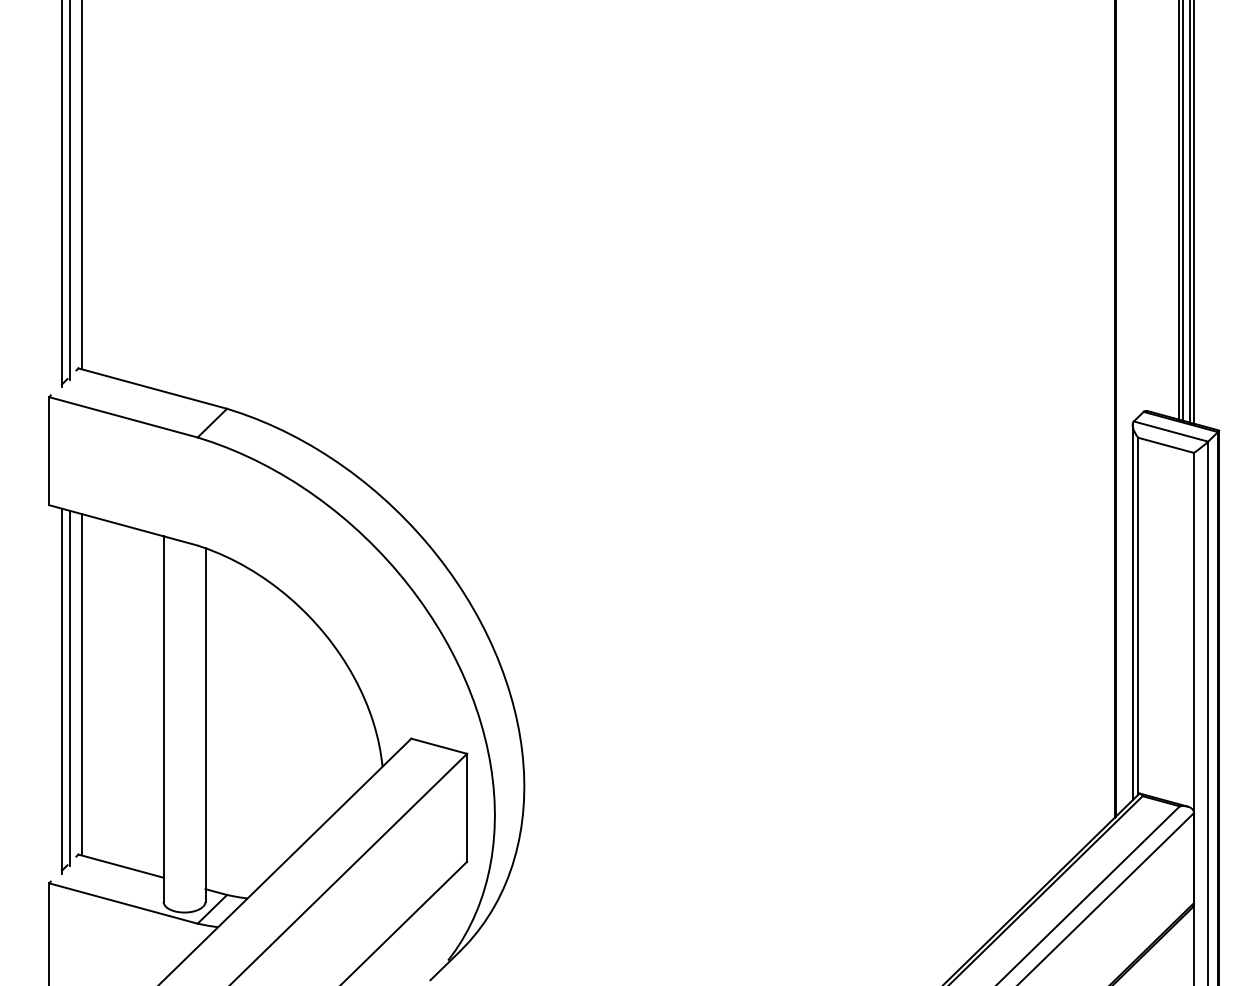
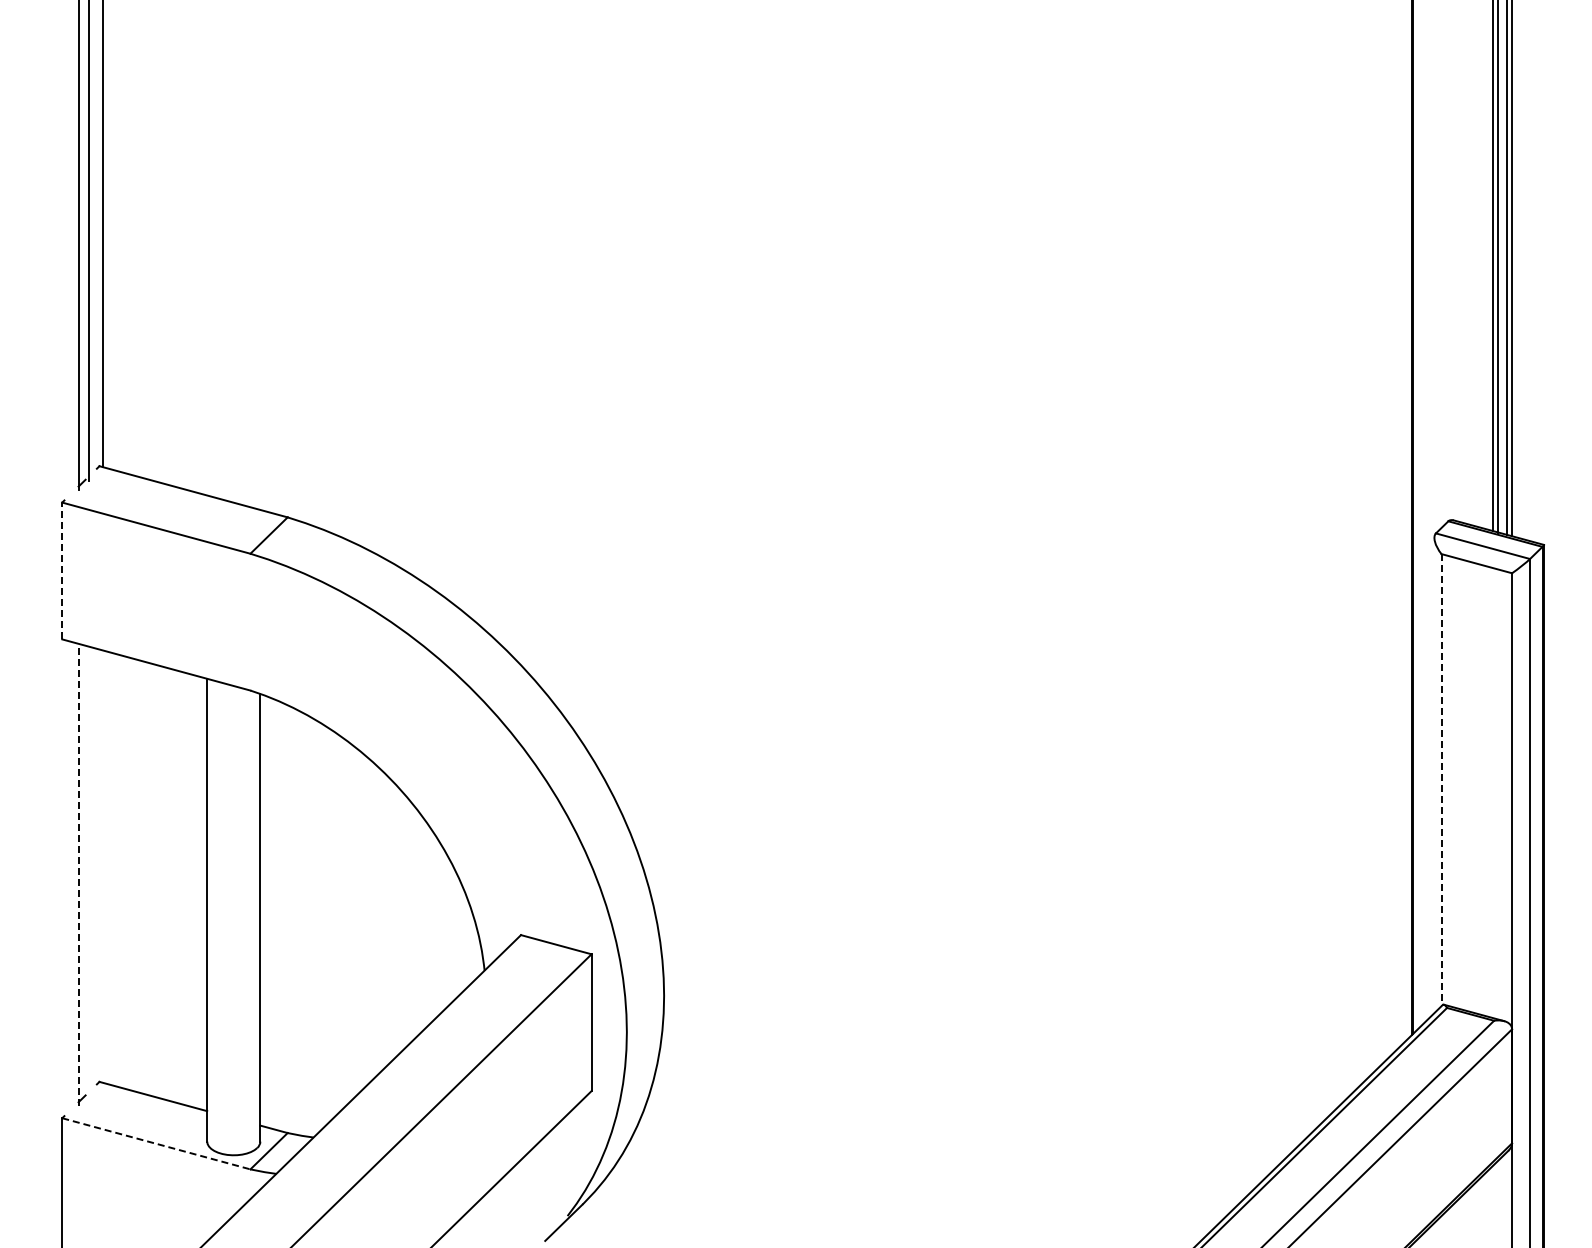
line: (49, 450) -> (62, 570), solid -> dashed
line: (1132, 612) -> (1434, 775), removed
line: (1138, 616) -> (1441, 780), solid -> dashed
line: (81, 684) -> (103, 866), removed
line: (69, 688) -> (88, 871), removed
line: (61, 690) -> (78, 874), solid -> dashed
line: (123, 903) -> (156, 1143), solid -> dashed

